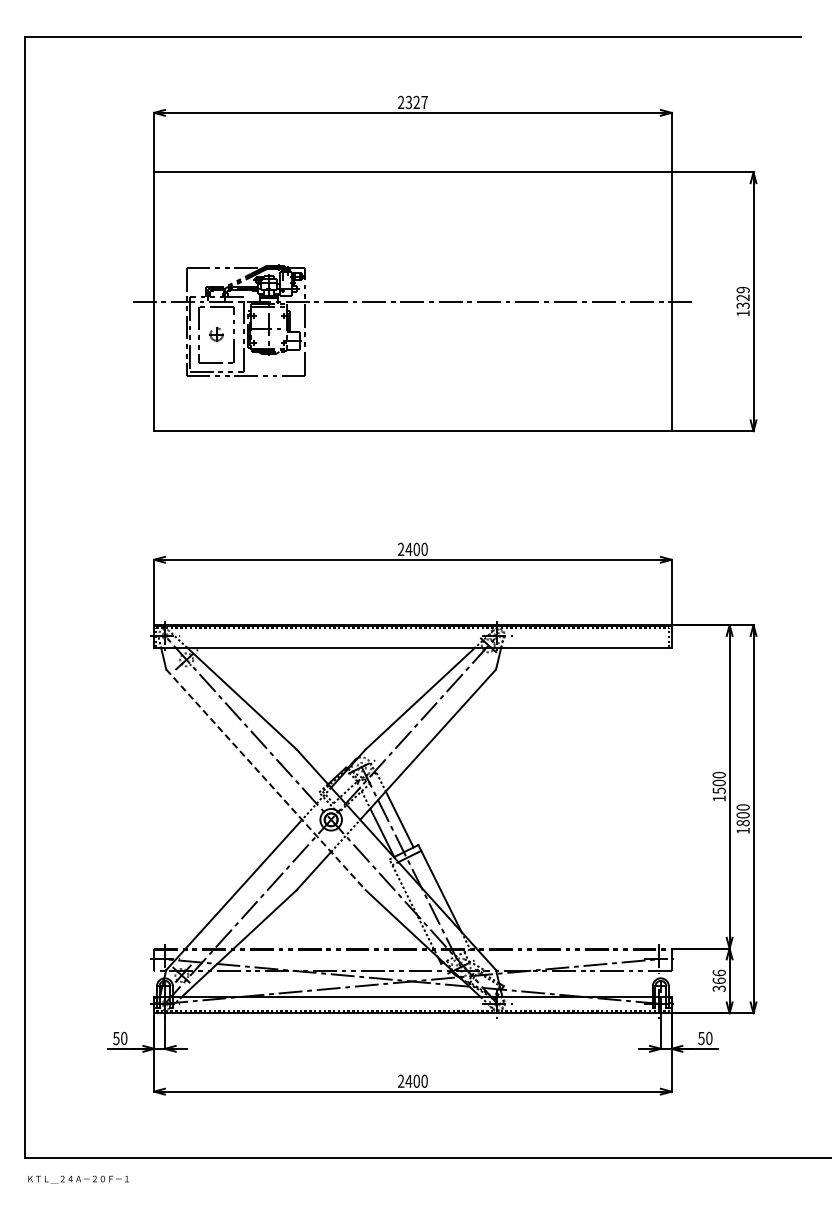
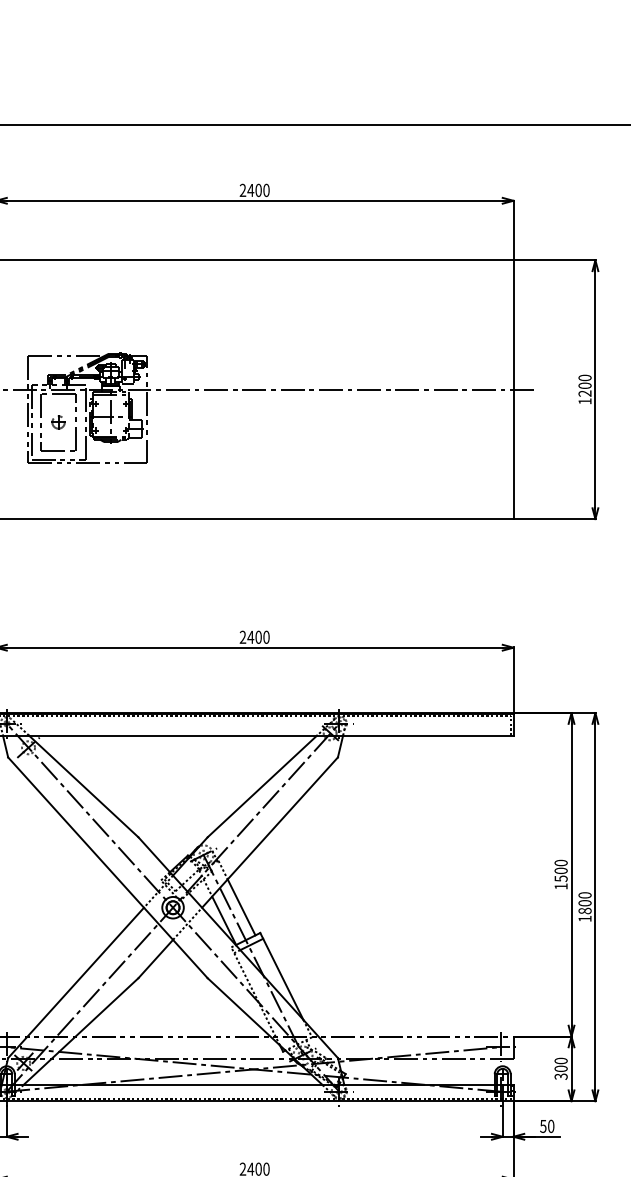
text: (416, 102) -> (258, 190), 2327 -> 2400
text: (742, 297) -> (584, 385), 1329 -> 1200
line: (266, 779) -> (108, 867), dashed -> solid
text: (718, 976) -> (560, 1064), 366 -> 300

